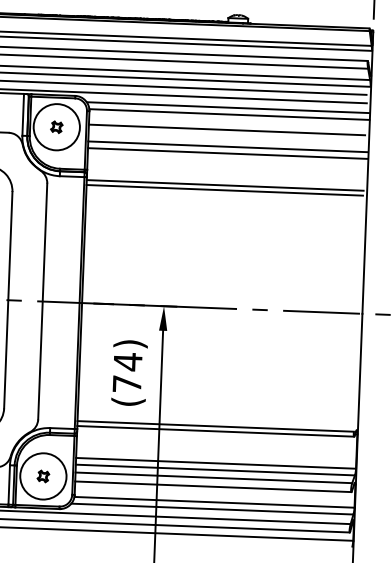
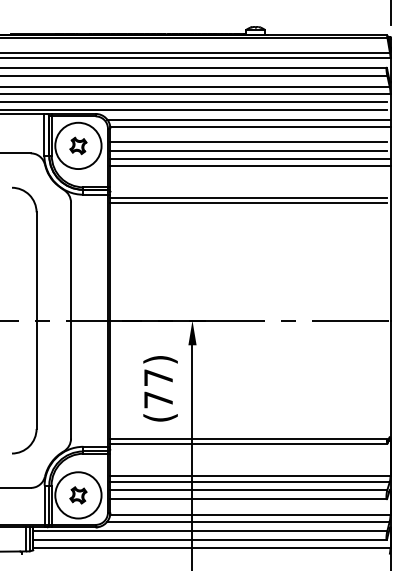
part: (56, 126) -> (78, 145), size x1.43
line: (226, 139) -> (248, 151), added
text: (127, 361) -> (158, 377), (74) -> (77)
part: (43, 476) -> (78, 495), size x1.43

